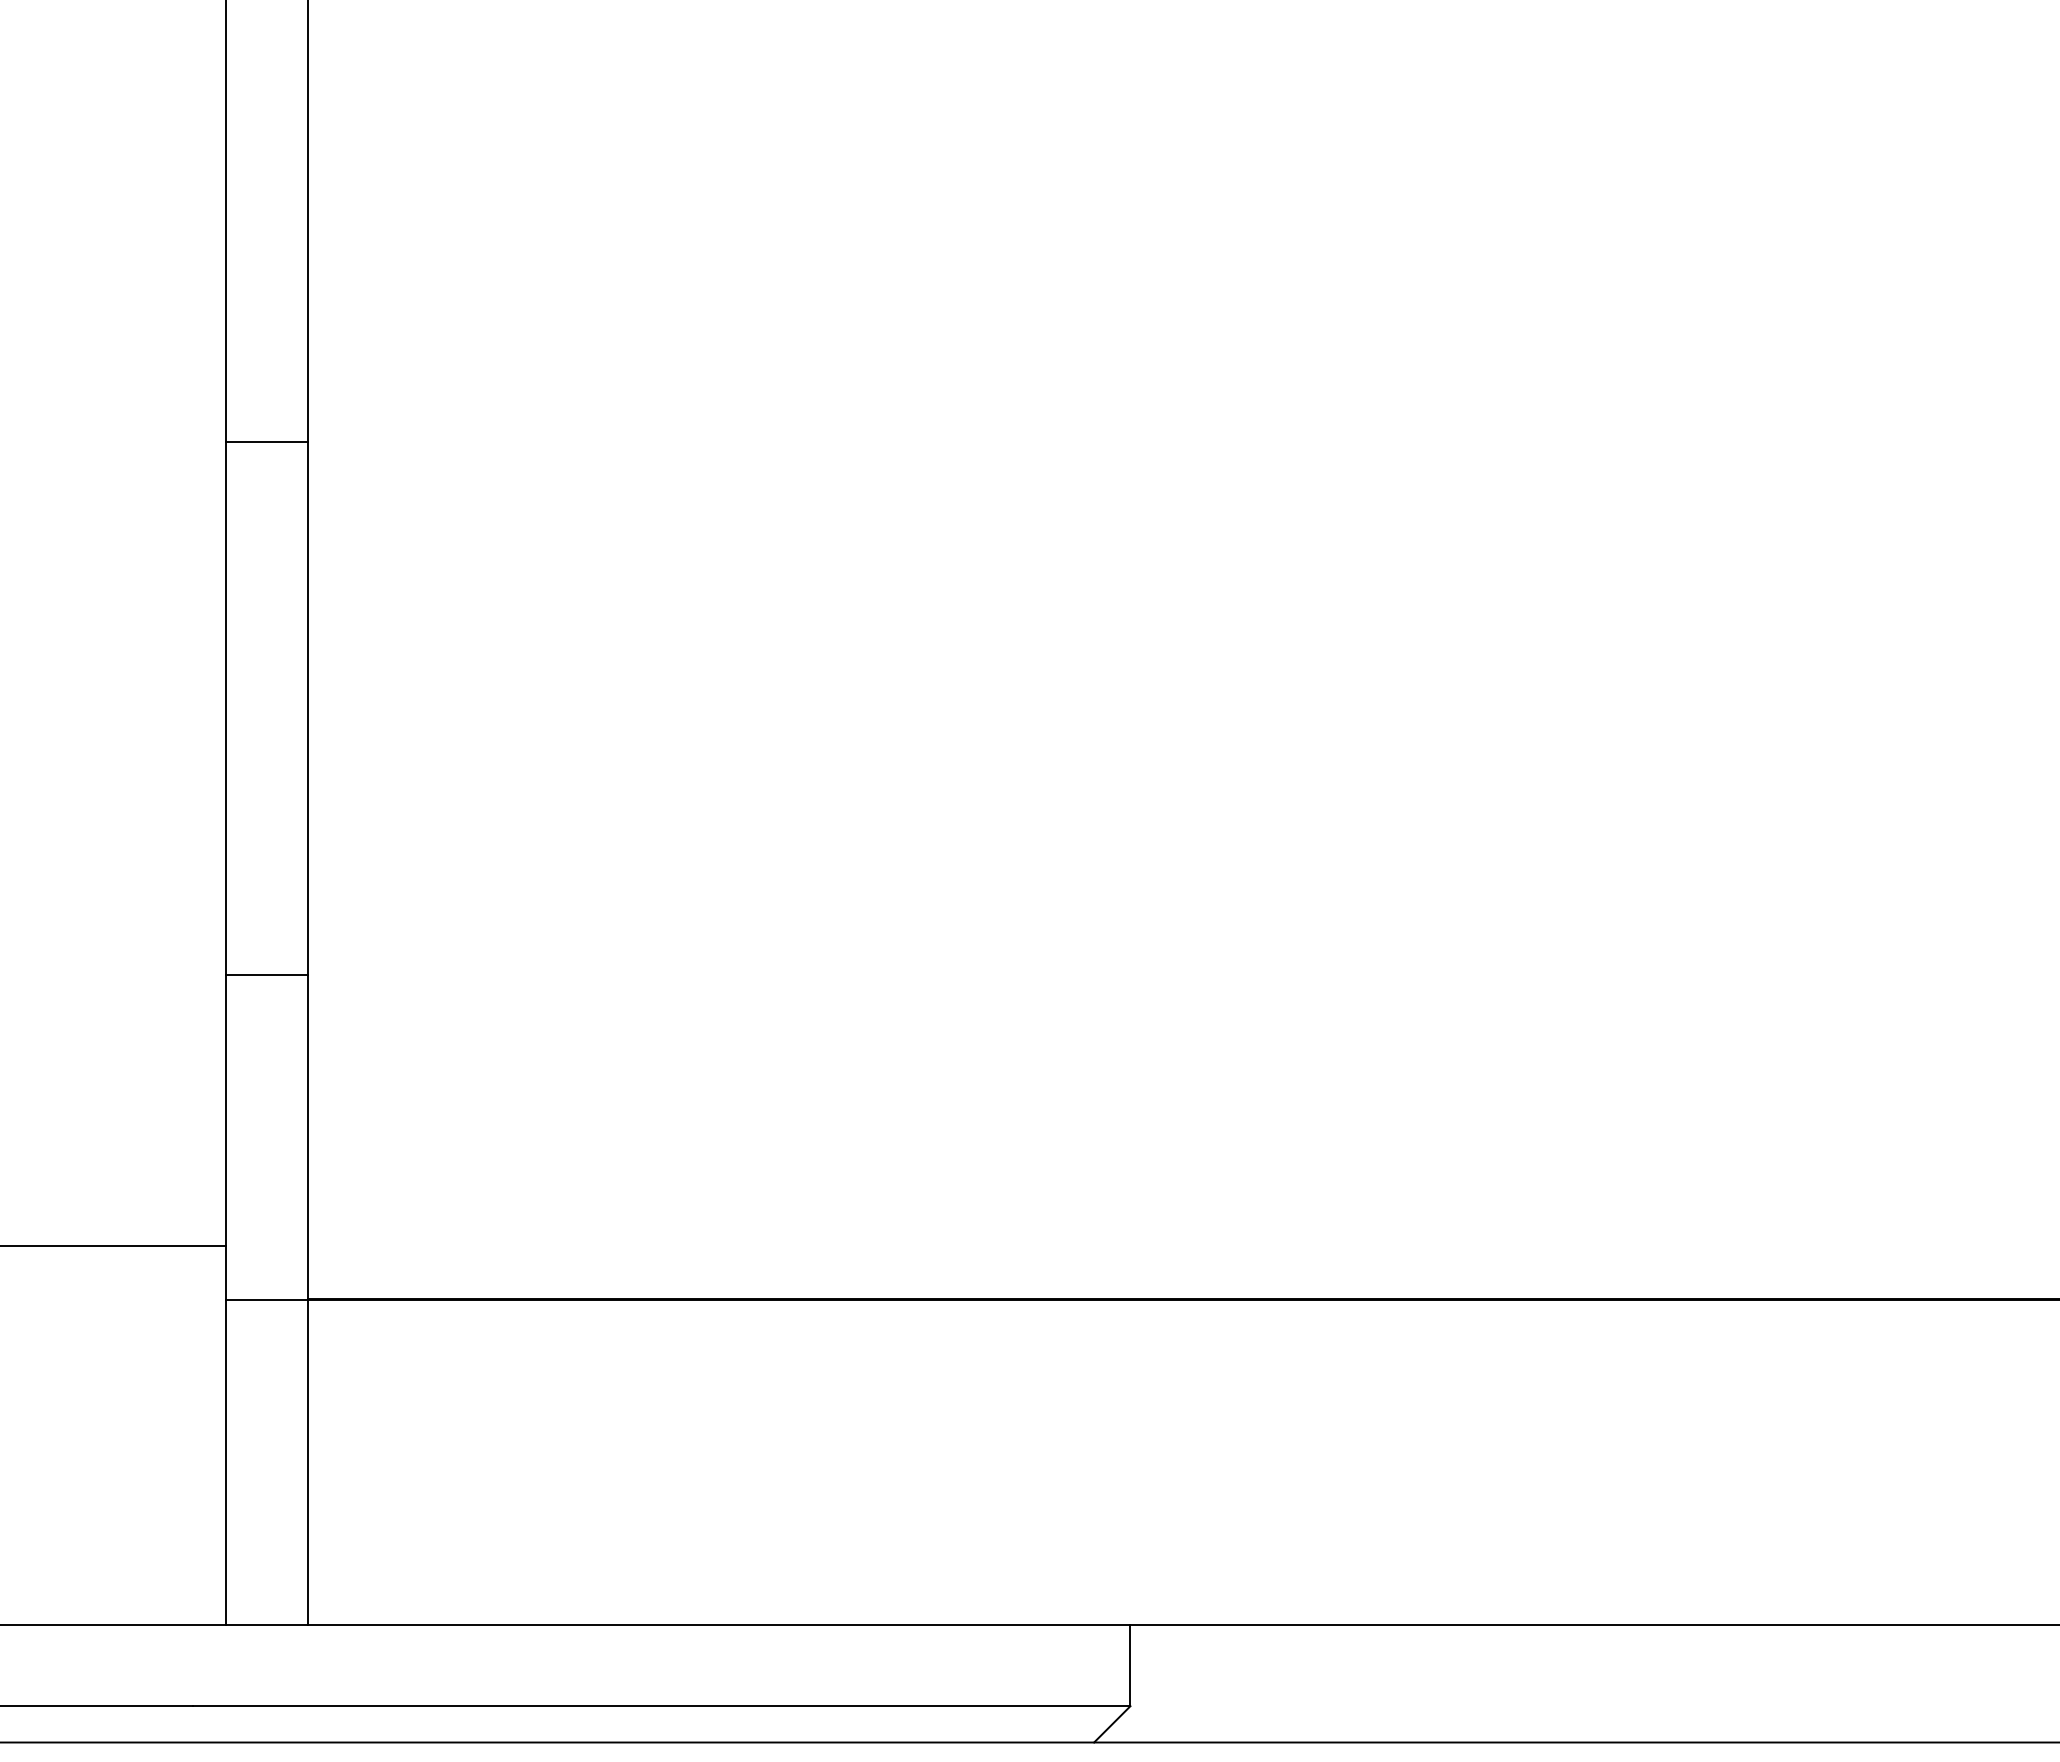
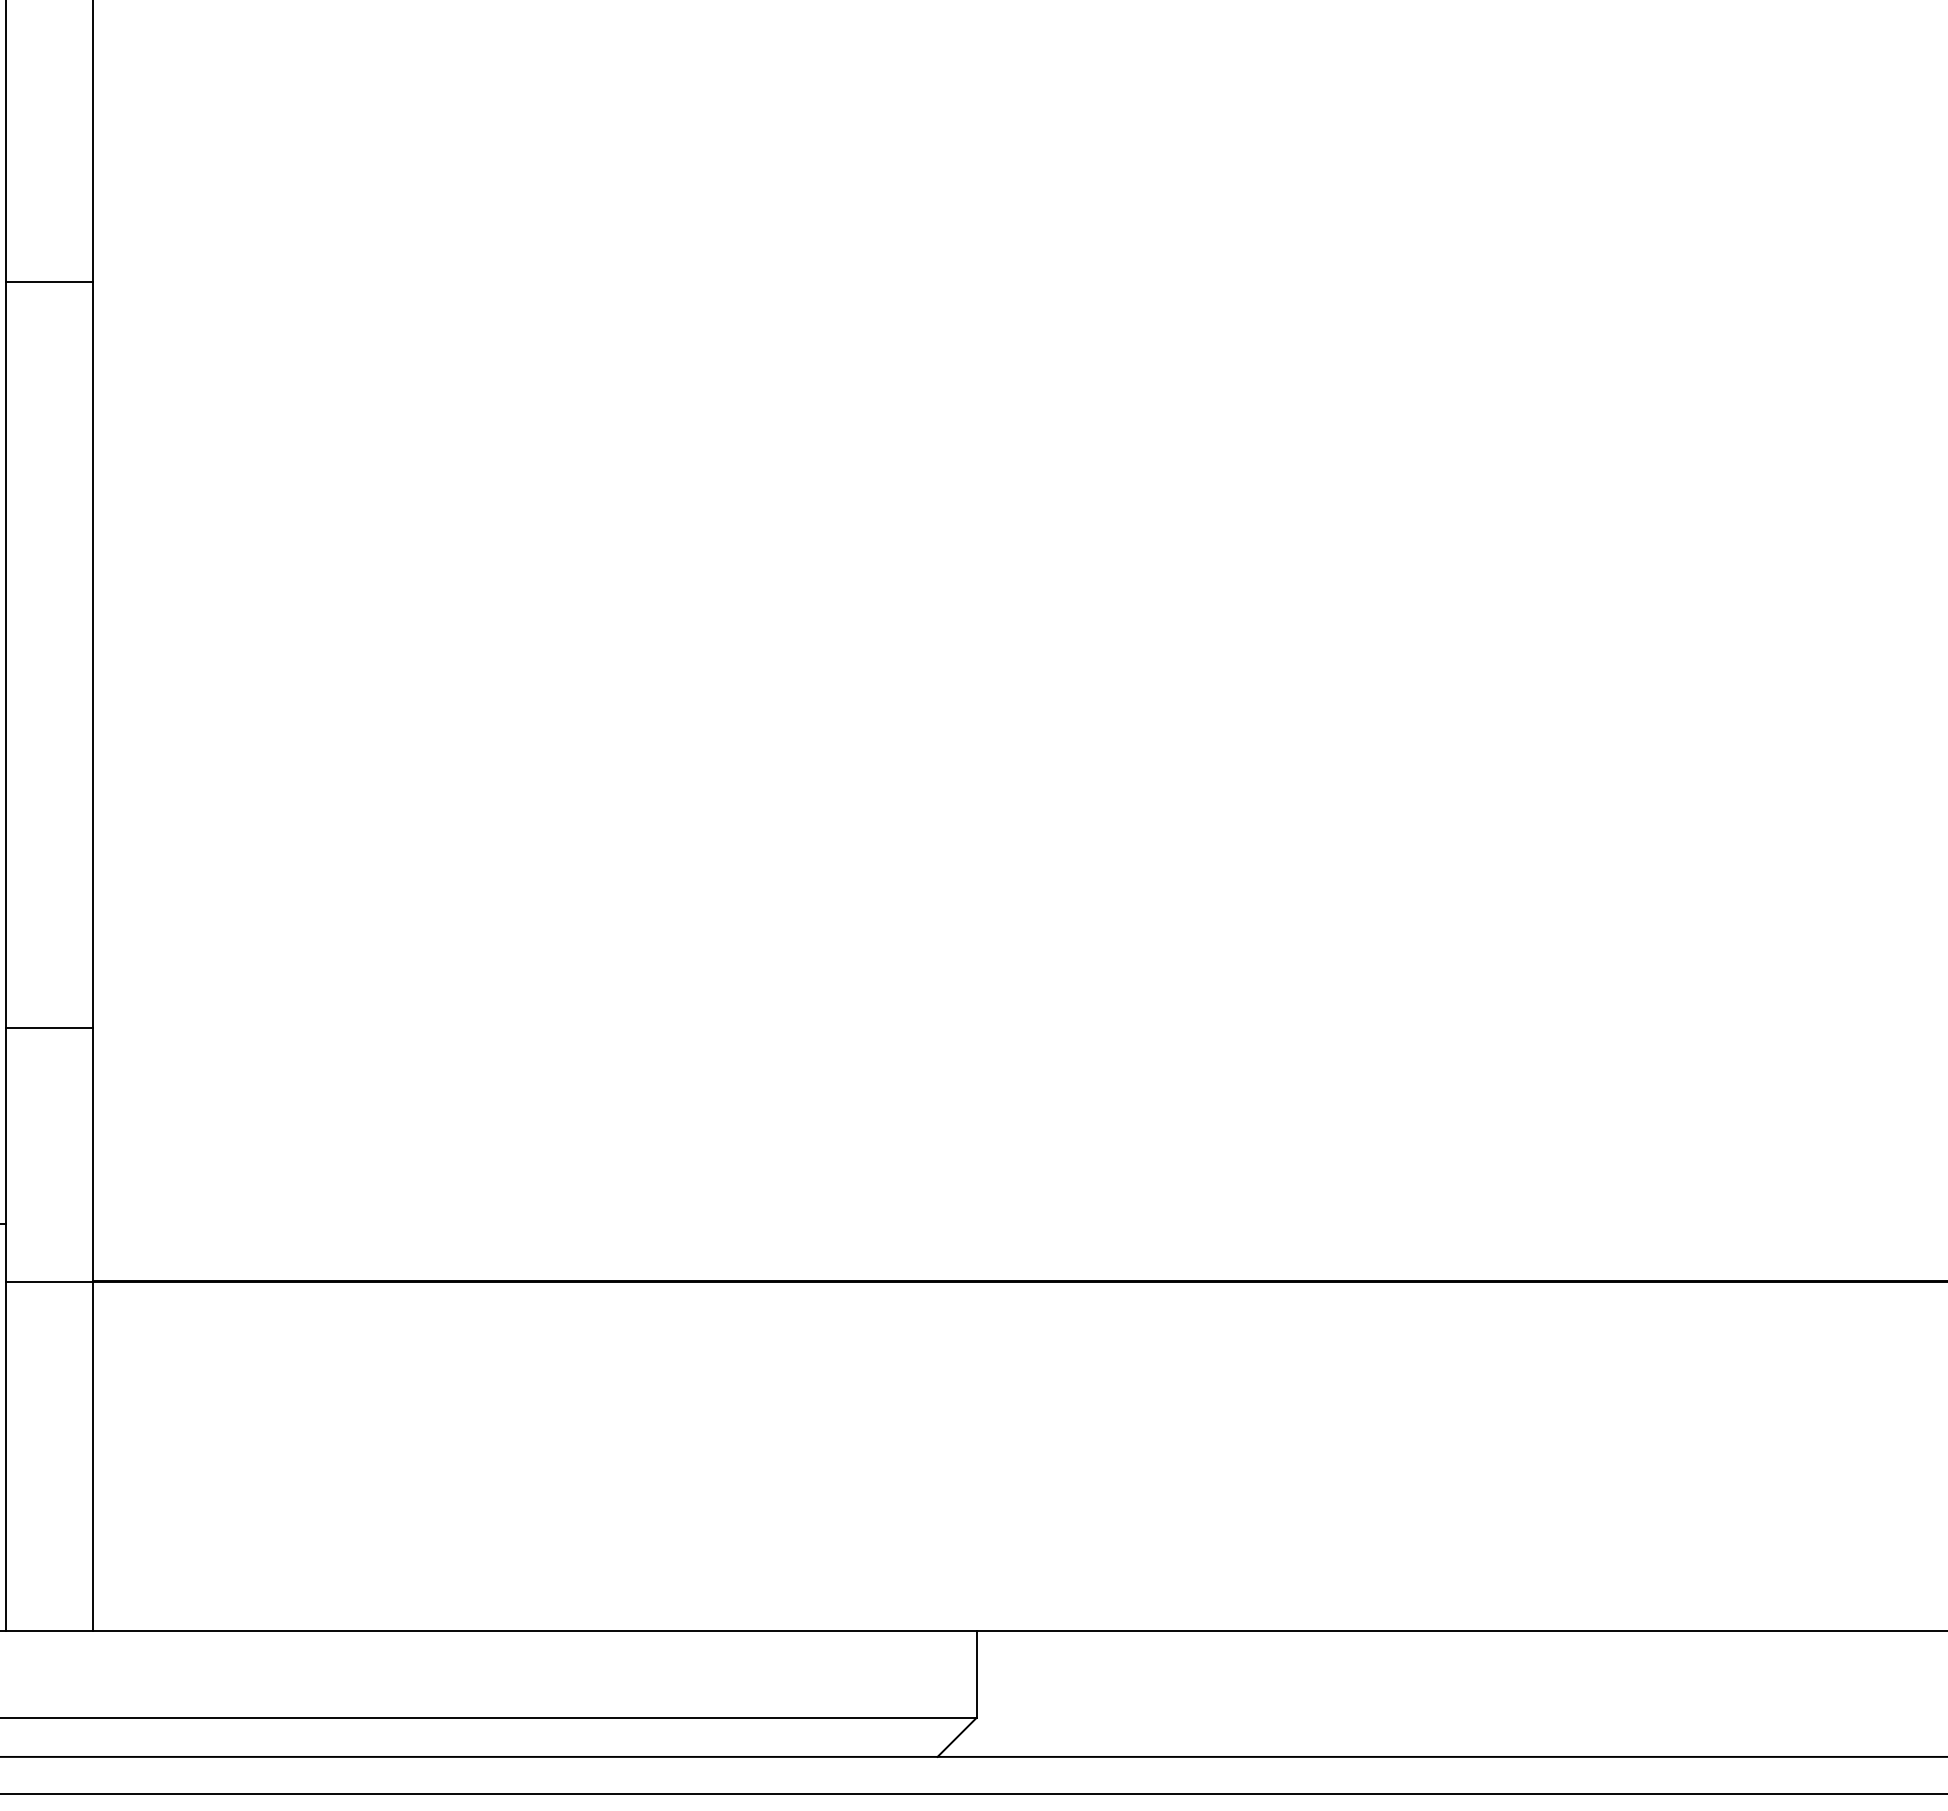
line: (266, 441) -> (48, 282), moved
line: (266, 975) -> (48, 1028), moved

